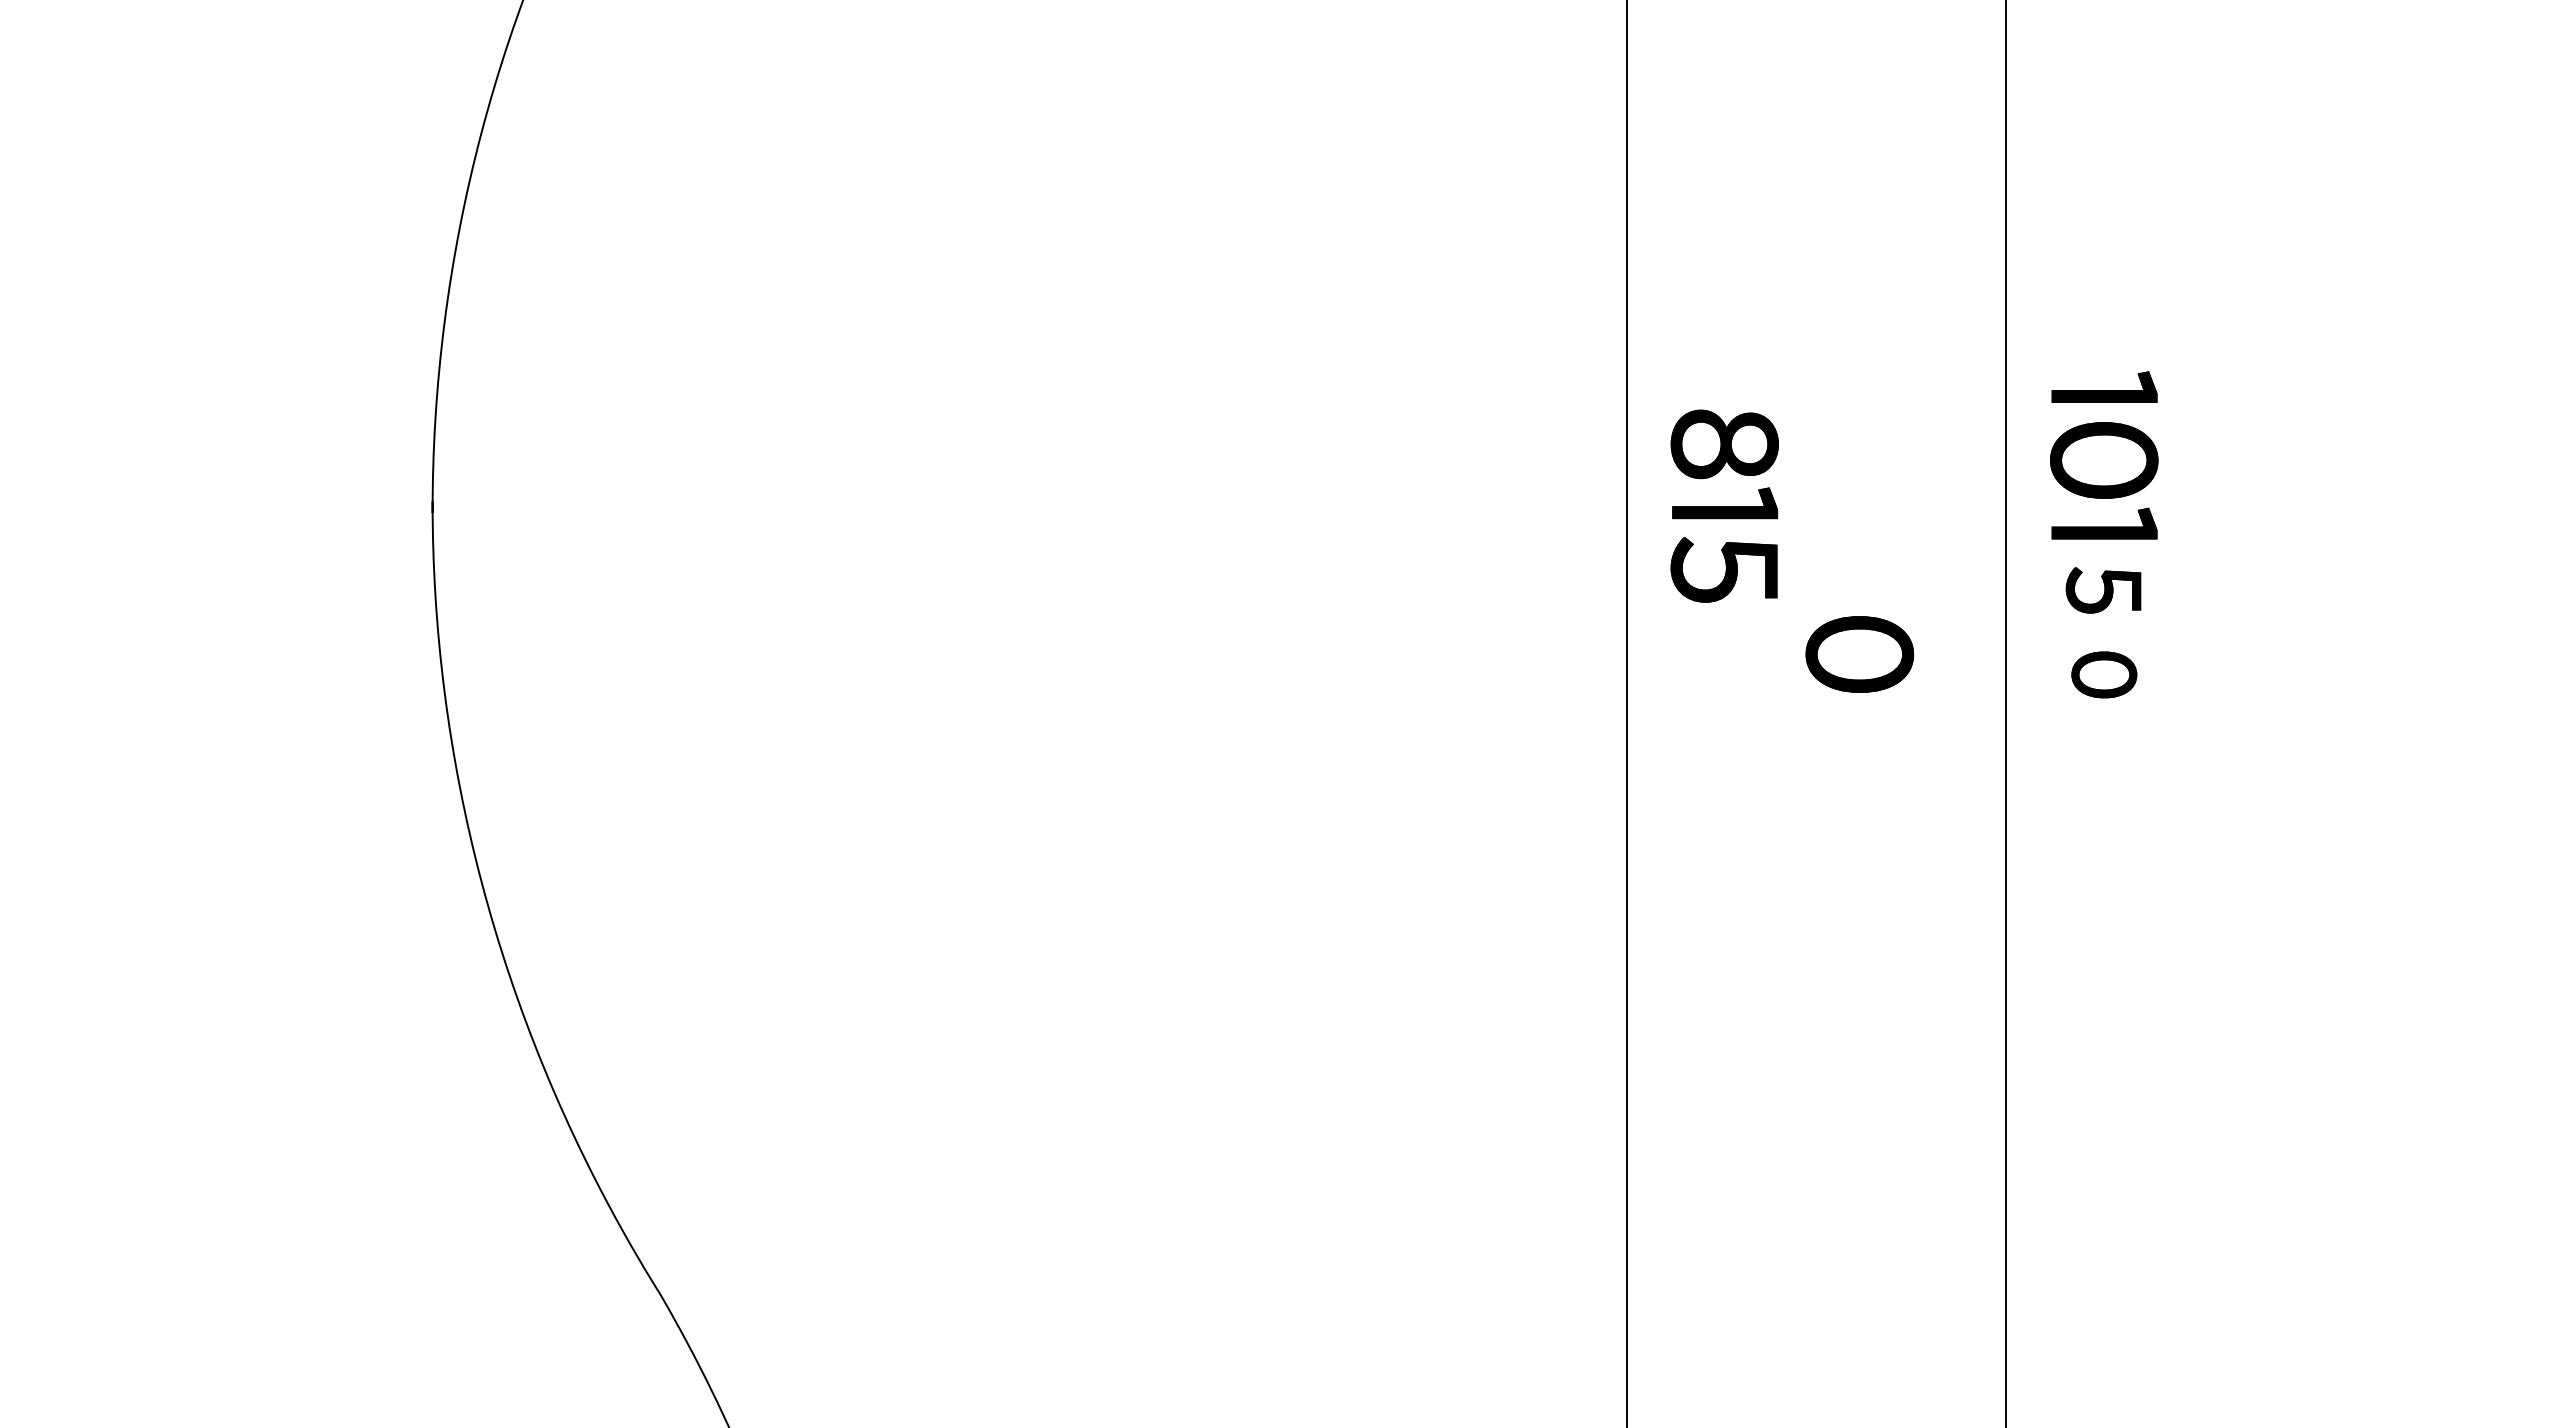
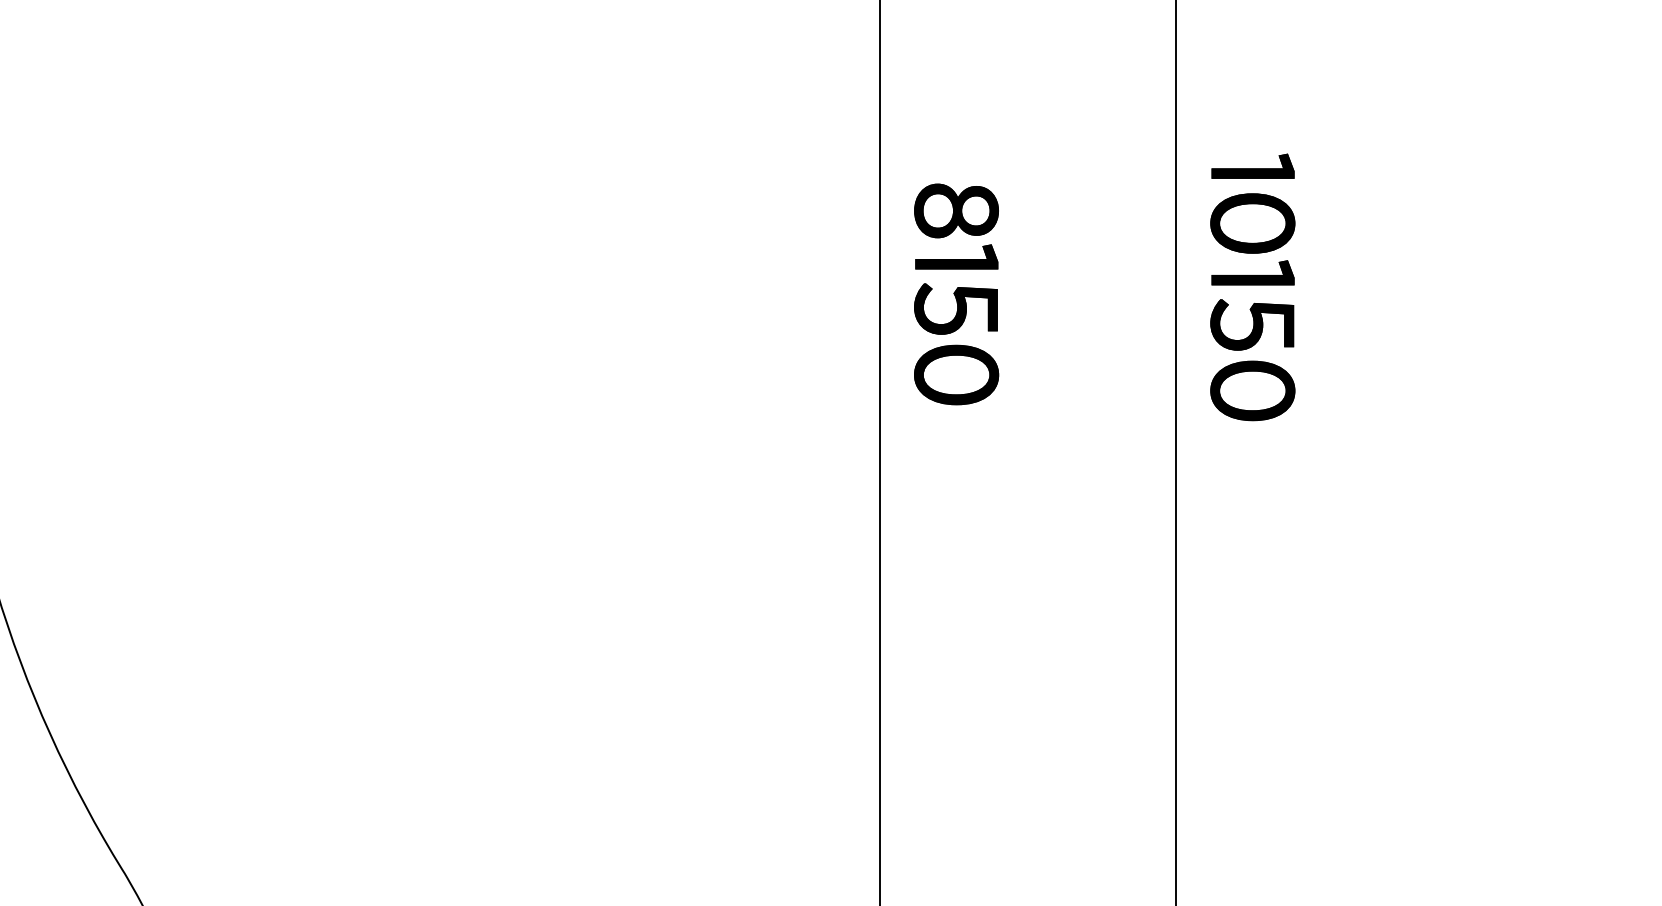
part: (2103, 590) -> (1252, 325), size x1.43
part: (1859, 654) -> (956, 375), moved
part: (2104, 674) -> (1253, 390), size x1.67

